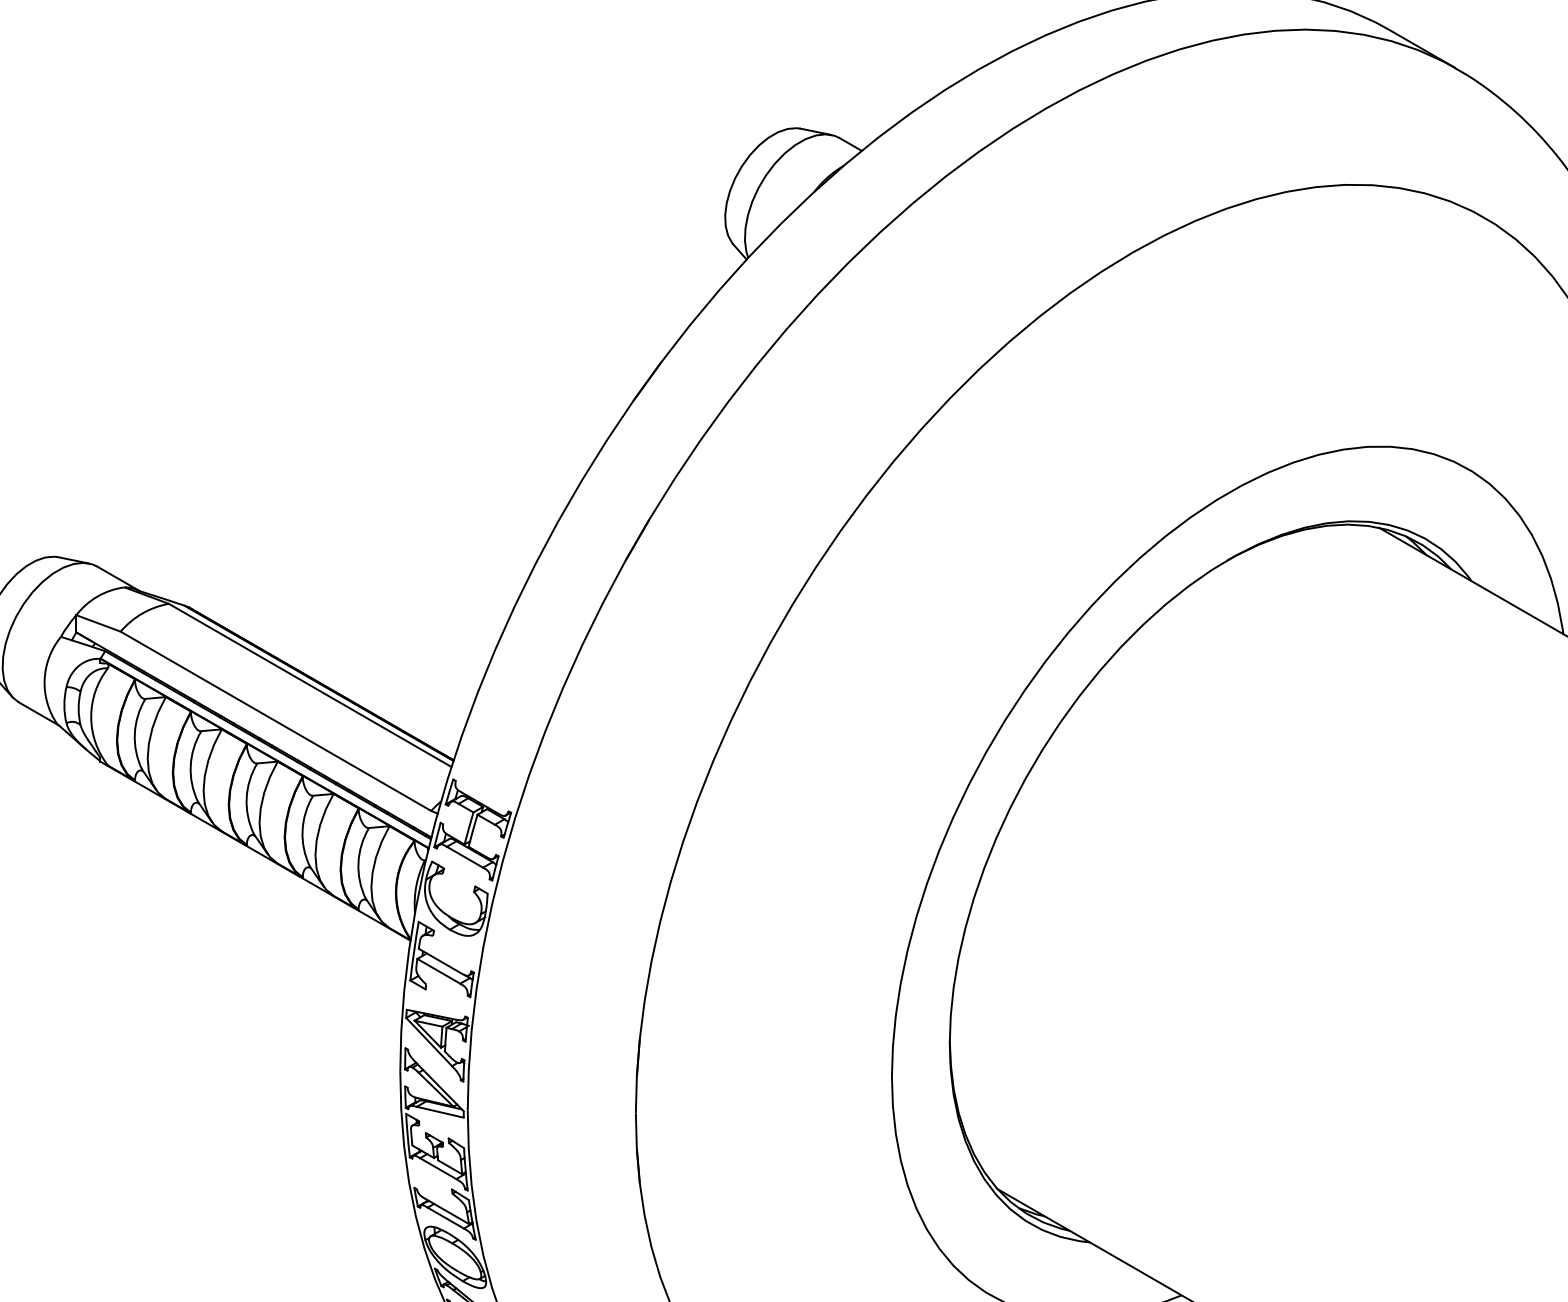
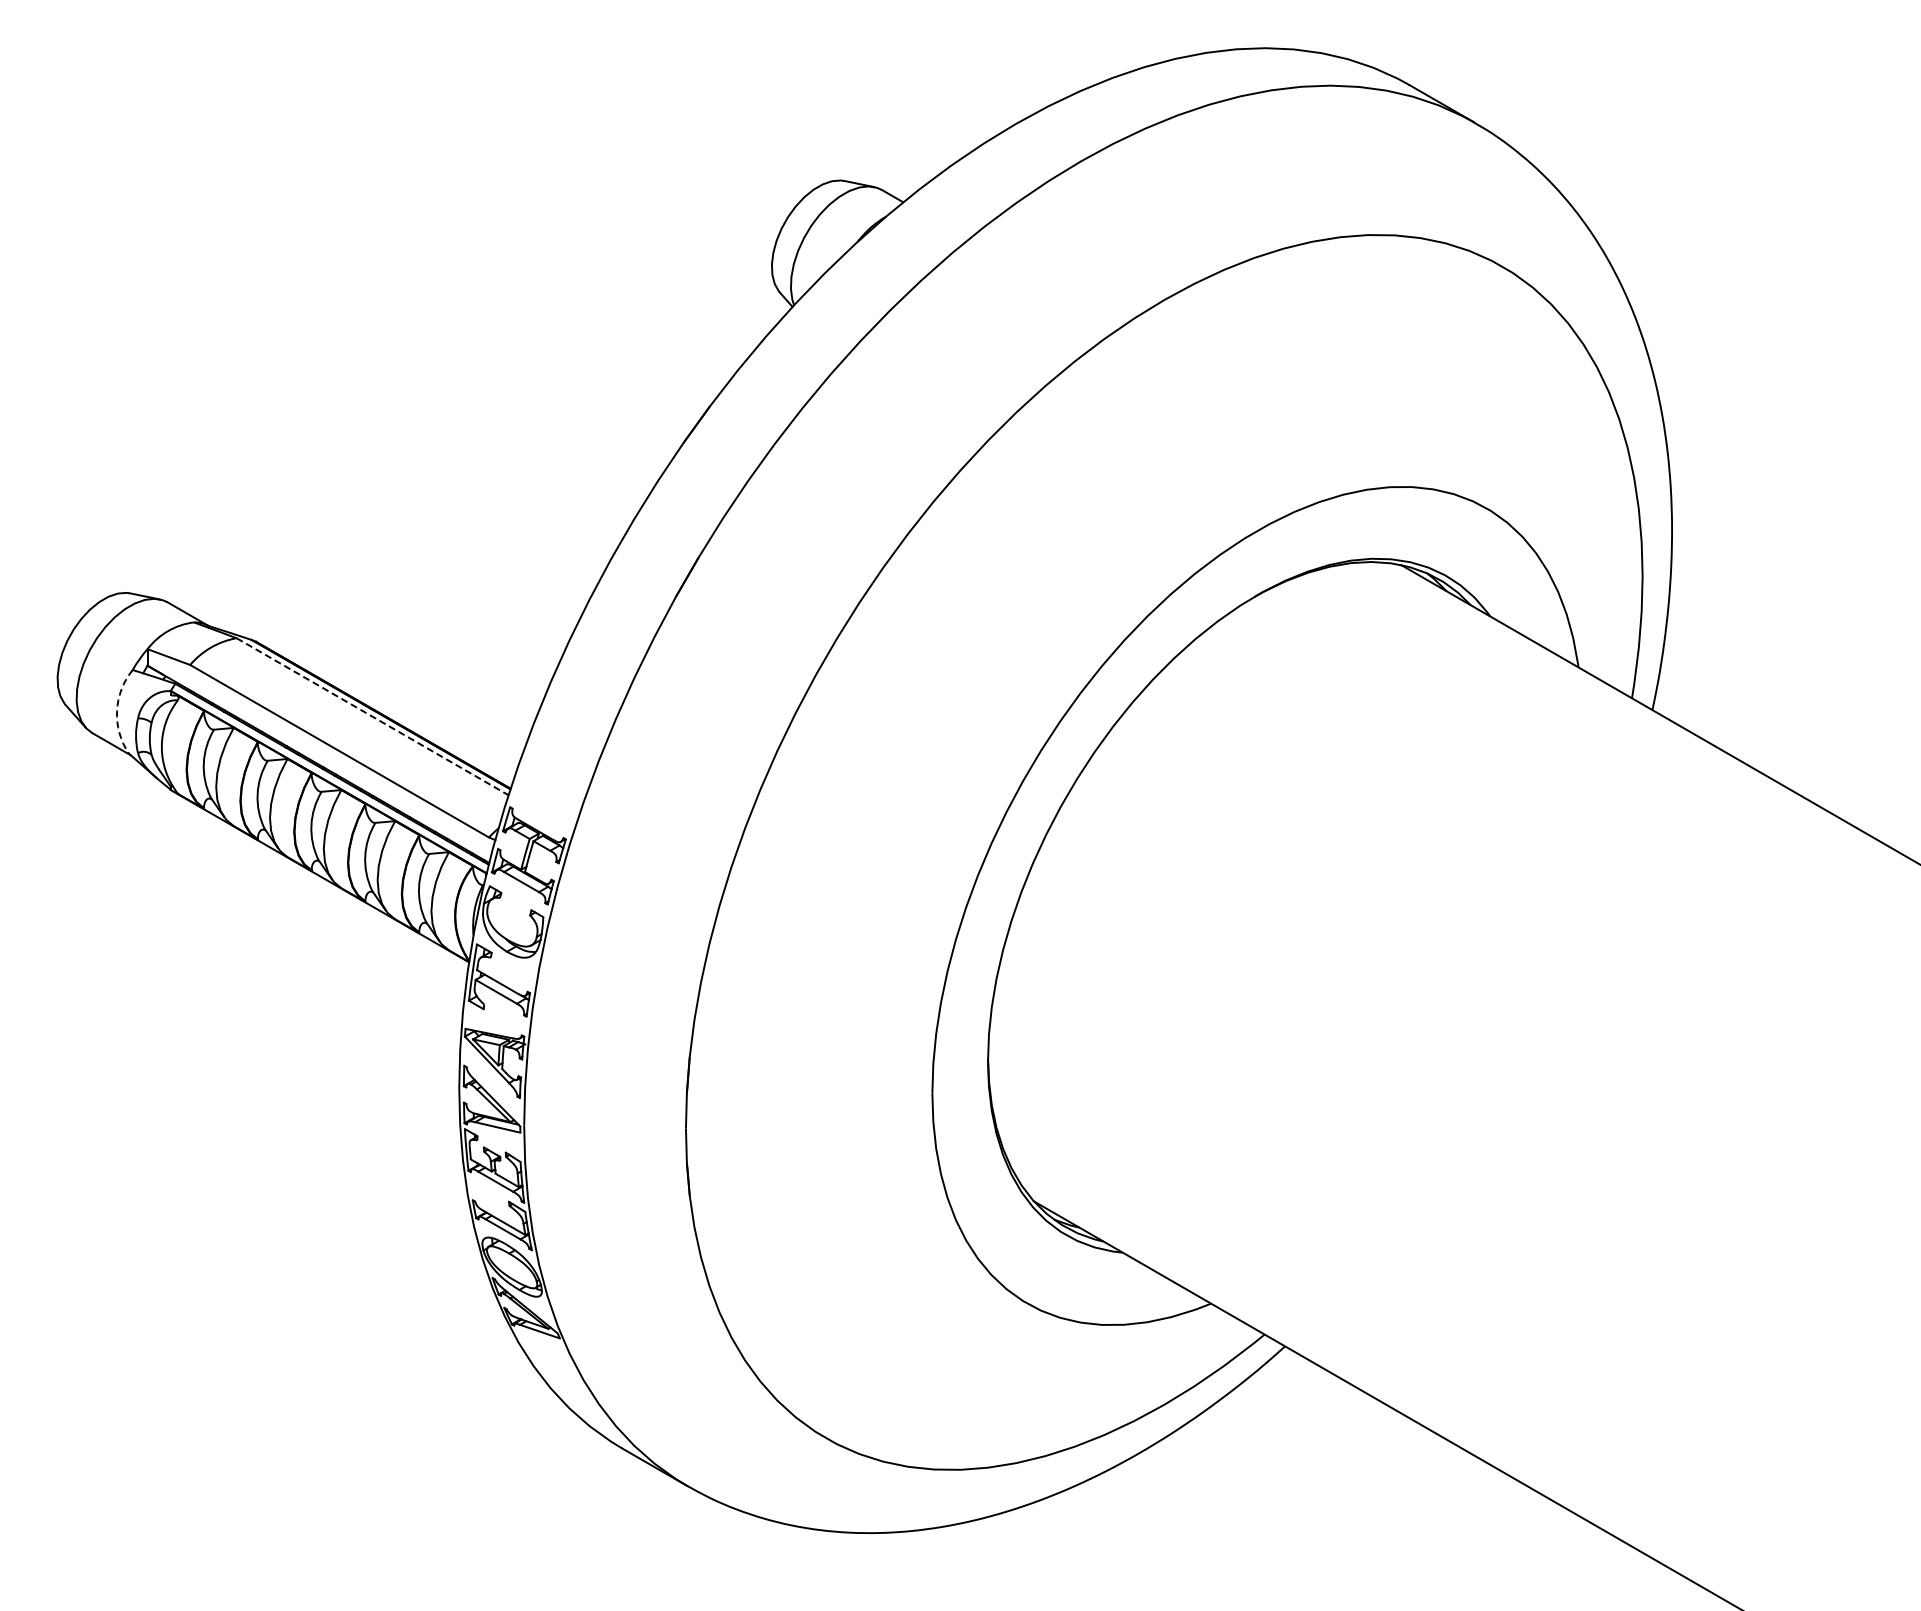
arc: (45, 679) -> (117, 711), solid -> dashed
line: (310, 685) -> (372, 716), solid -> dashed

